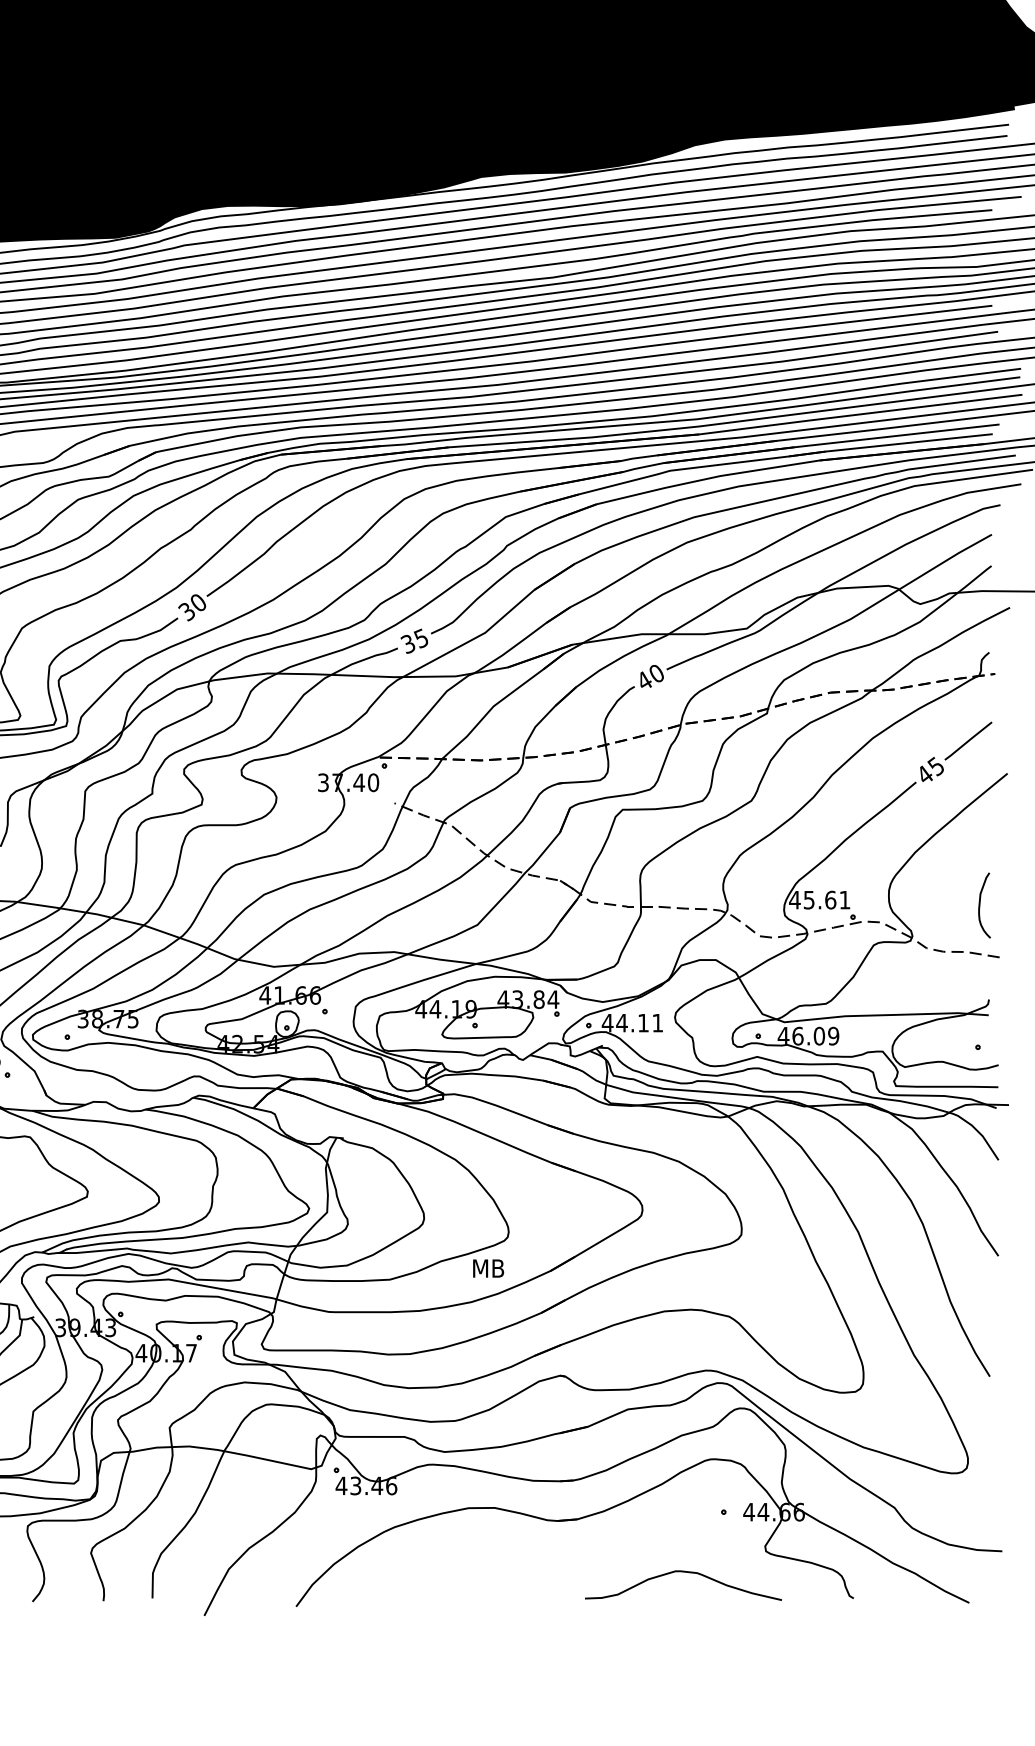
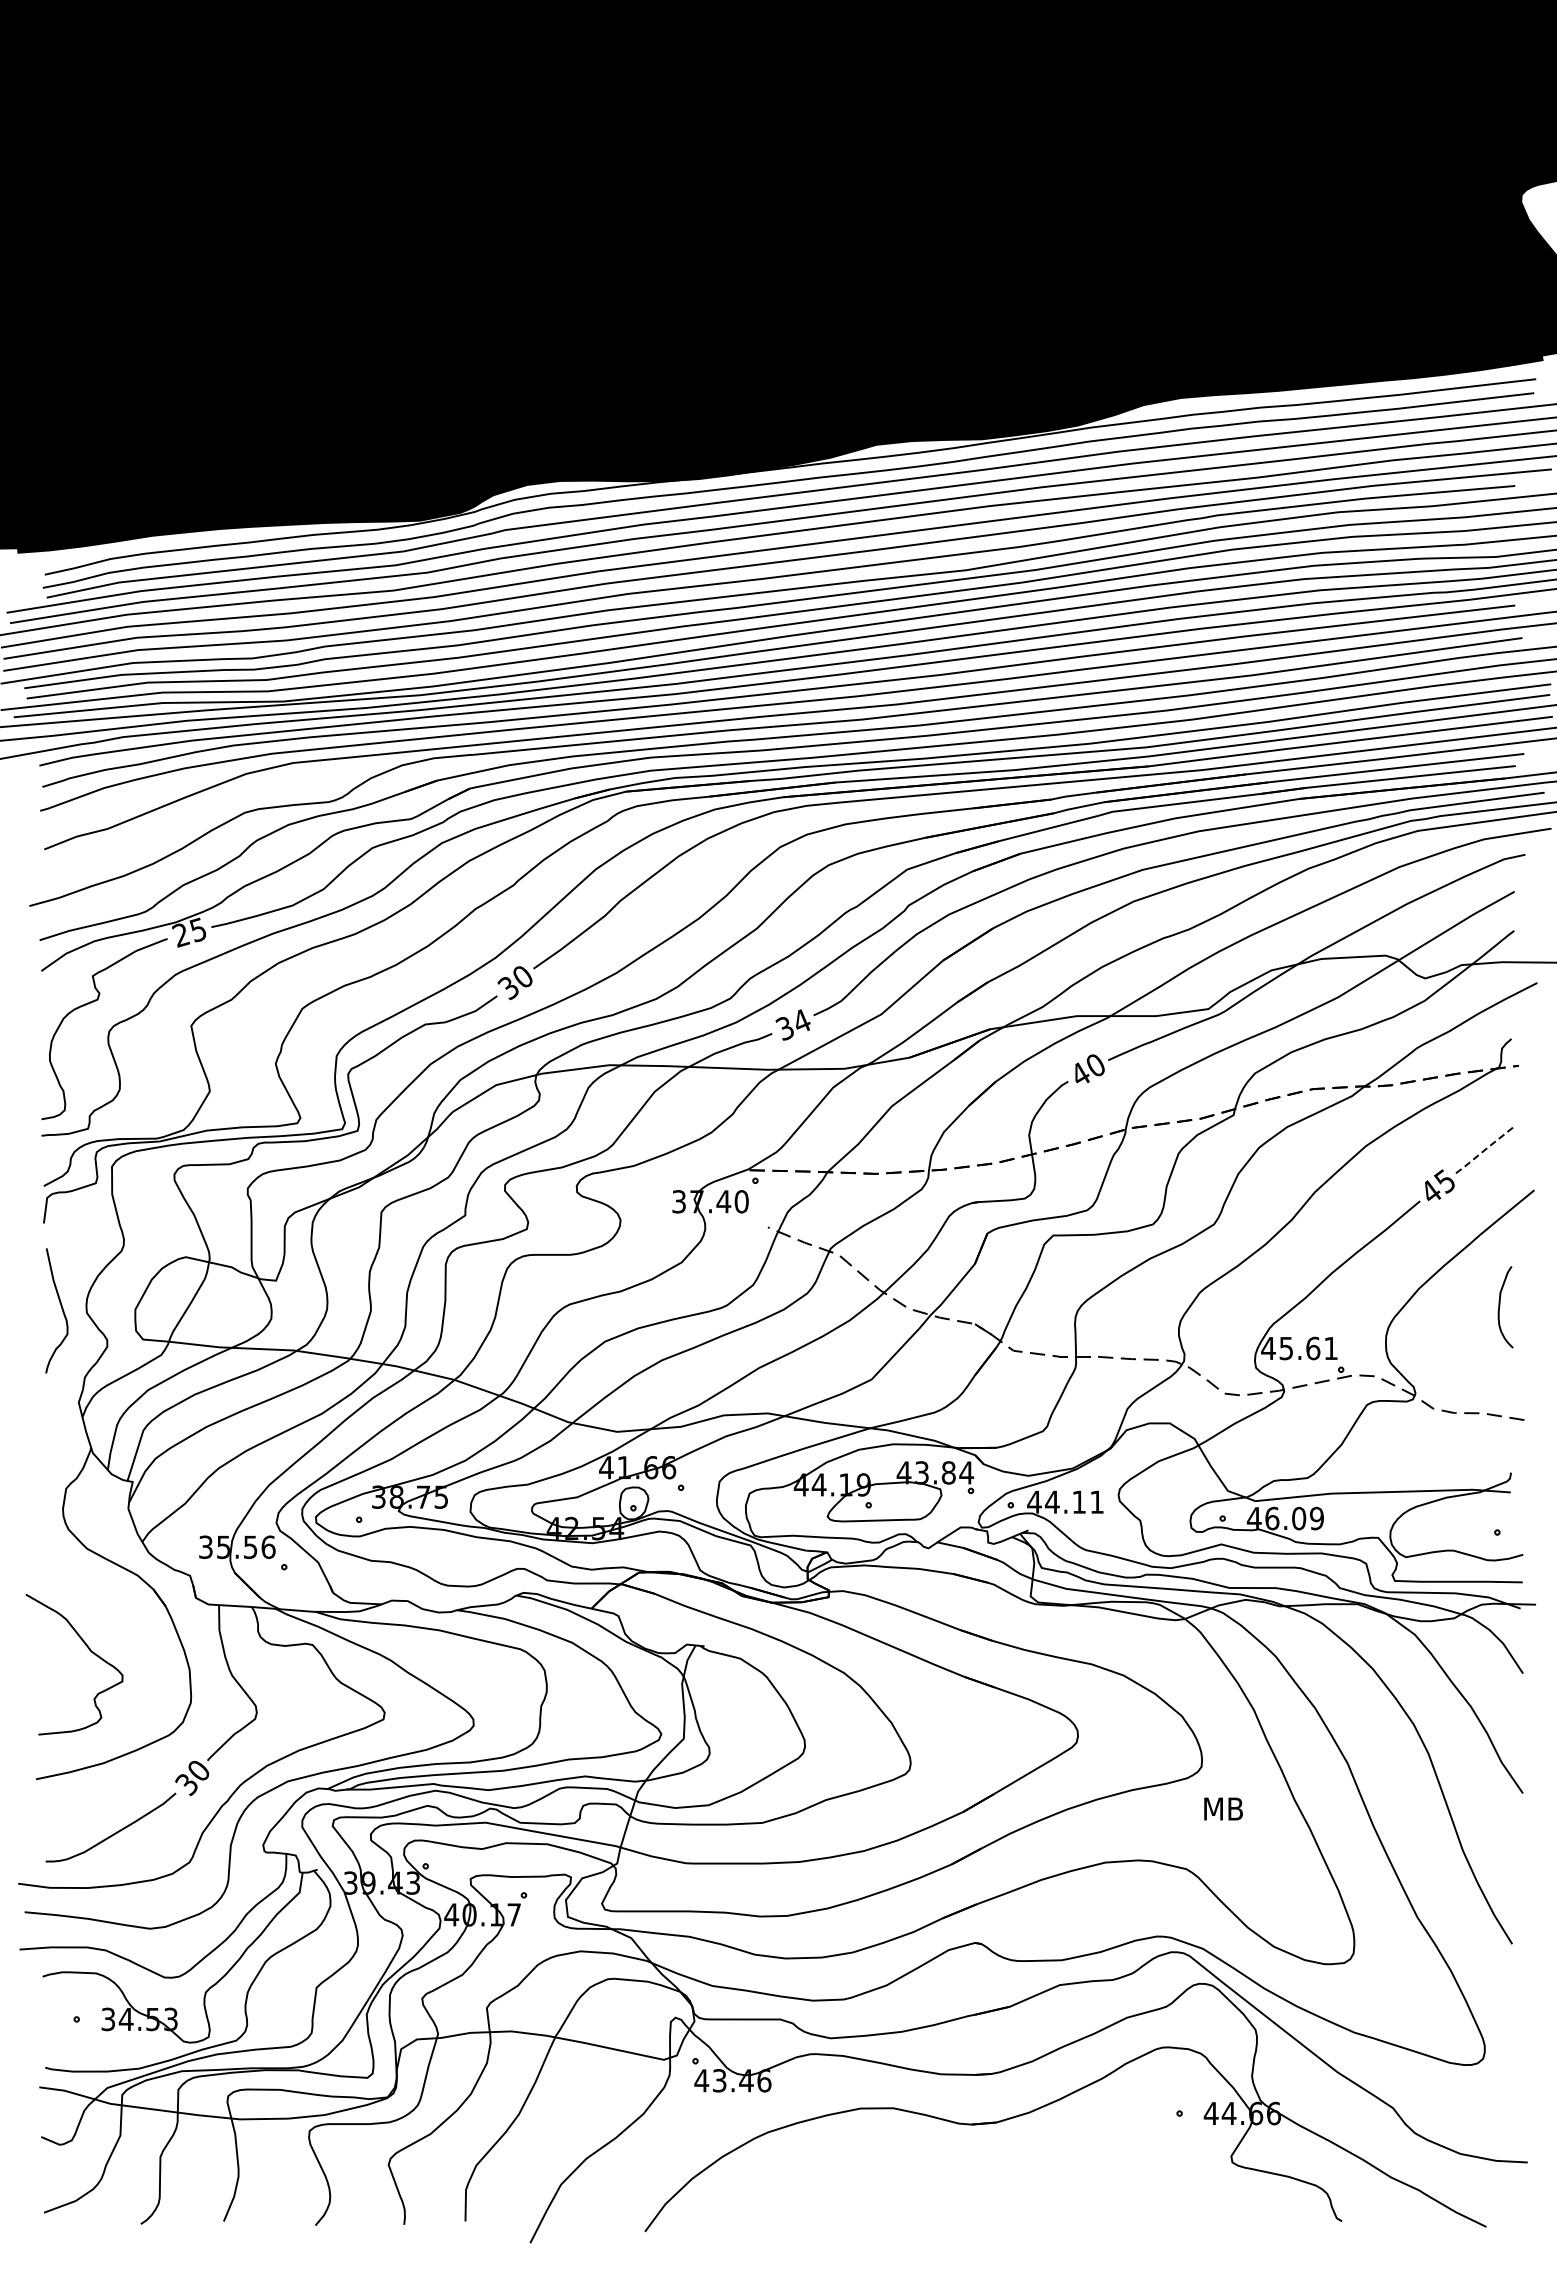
text: (421, 638) -> (801, 1021), 35 -> 34
line: (968, 740) -> (1485, 1149), solid -> dashed
curve: (980, 904) -> (1500, 1306), moved
text: (488, 1268) -> (1223, 1808), moved
curve: (686, 1572) -> (1132, 2189), removed

